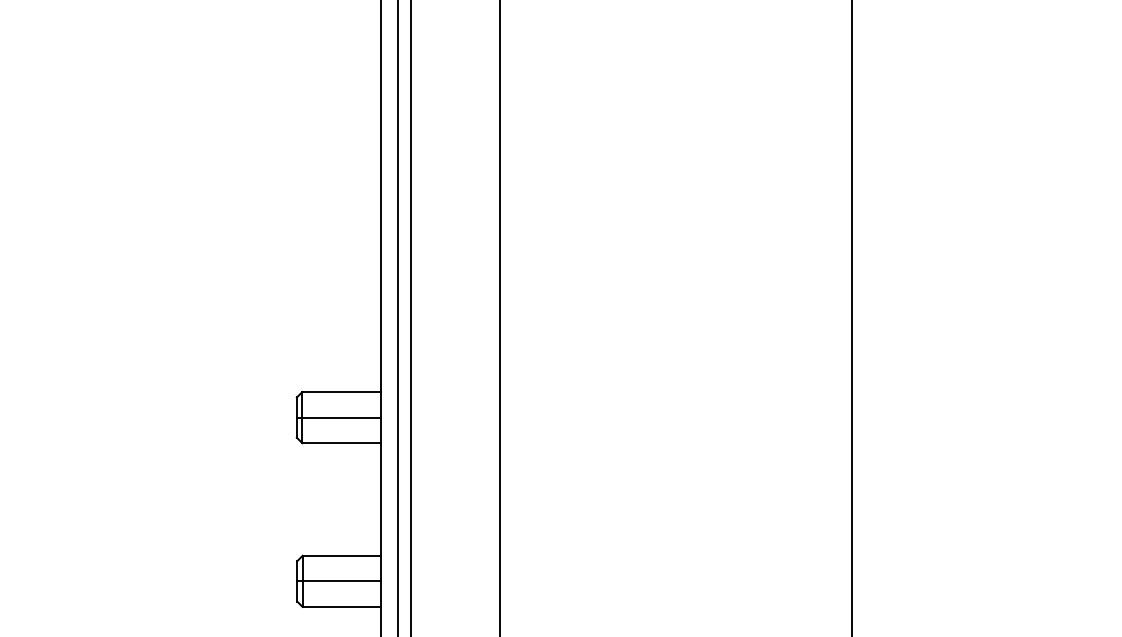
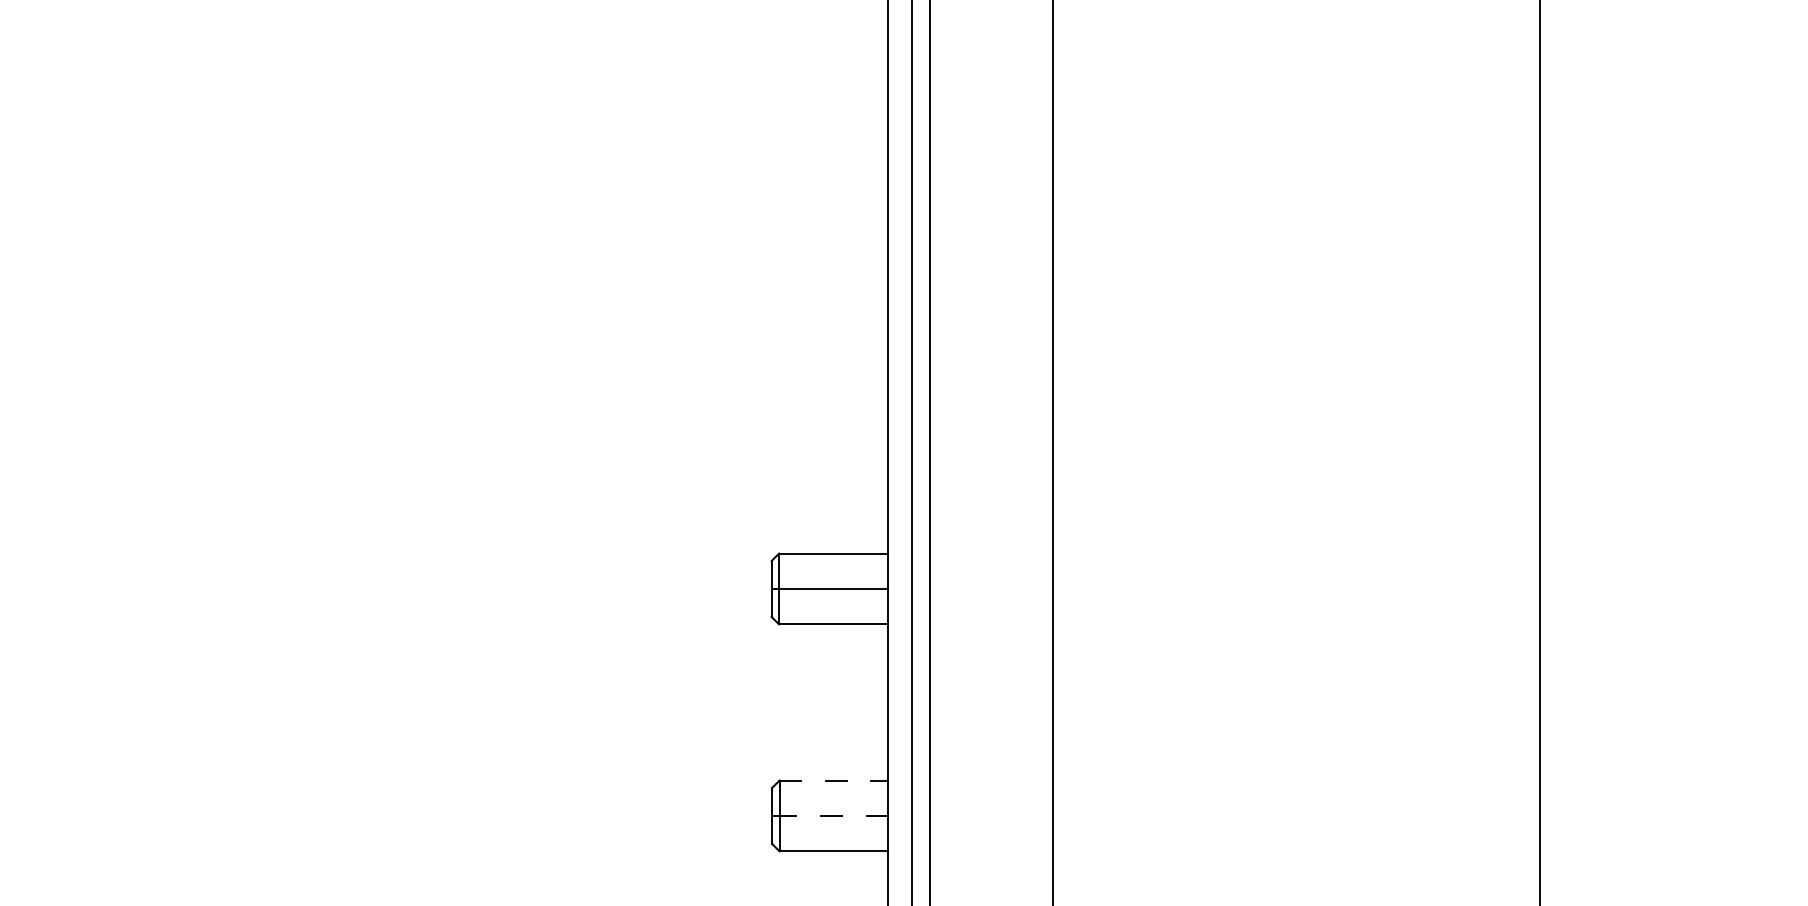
line: (342, 555) -> (834, 780), solid -> dashed
line: (341, 581) -> (833, 815), solid -> dashed

